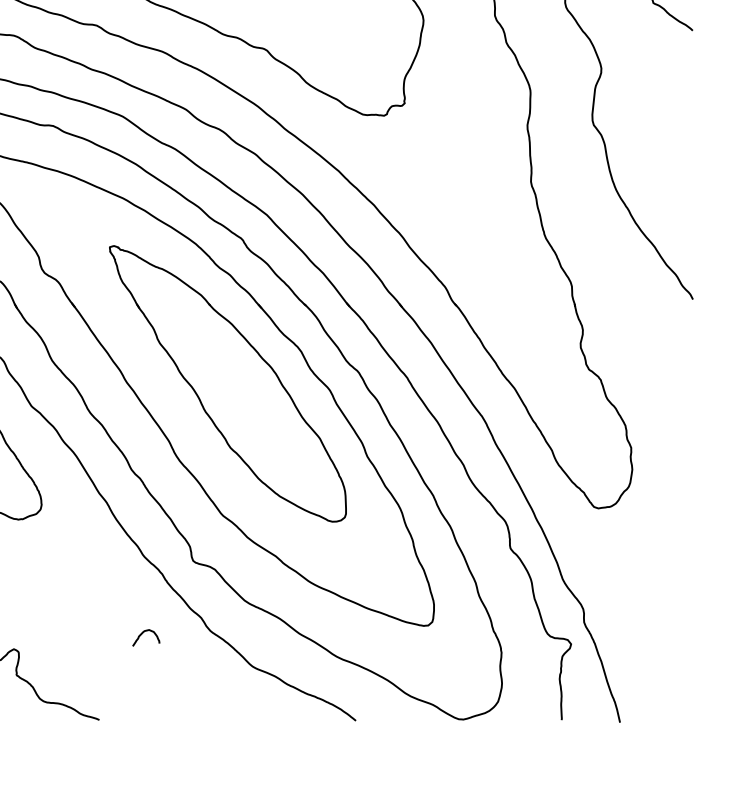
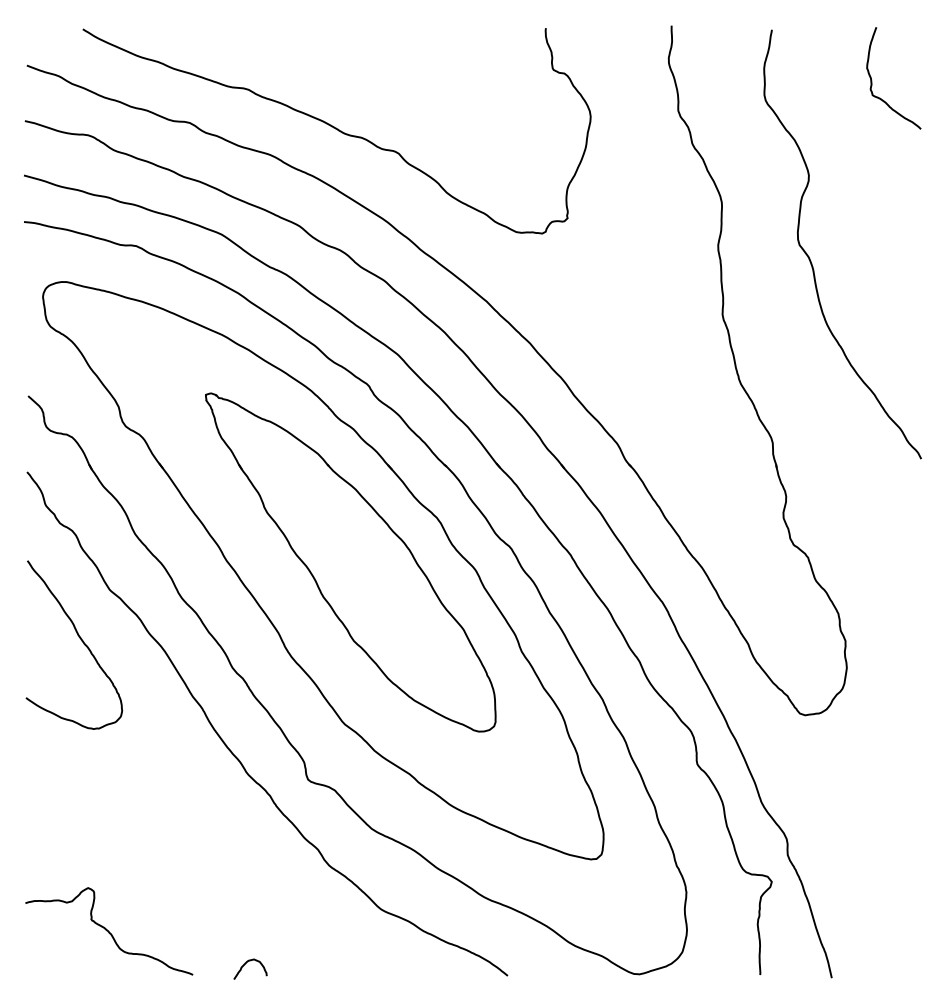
curve: (142, 633) -> (246, 963), moved

